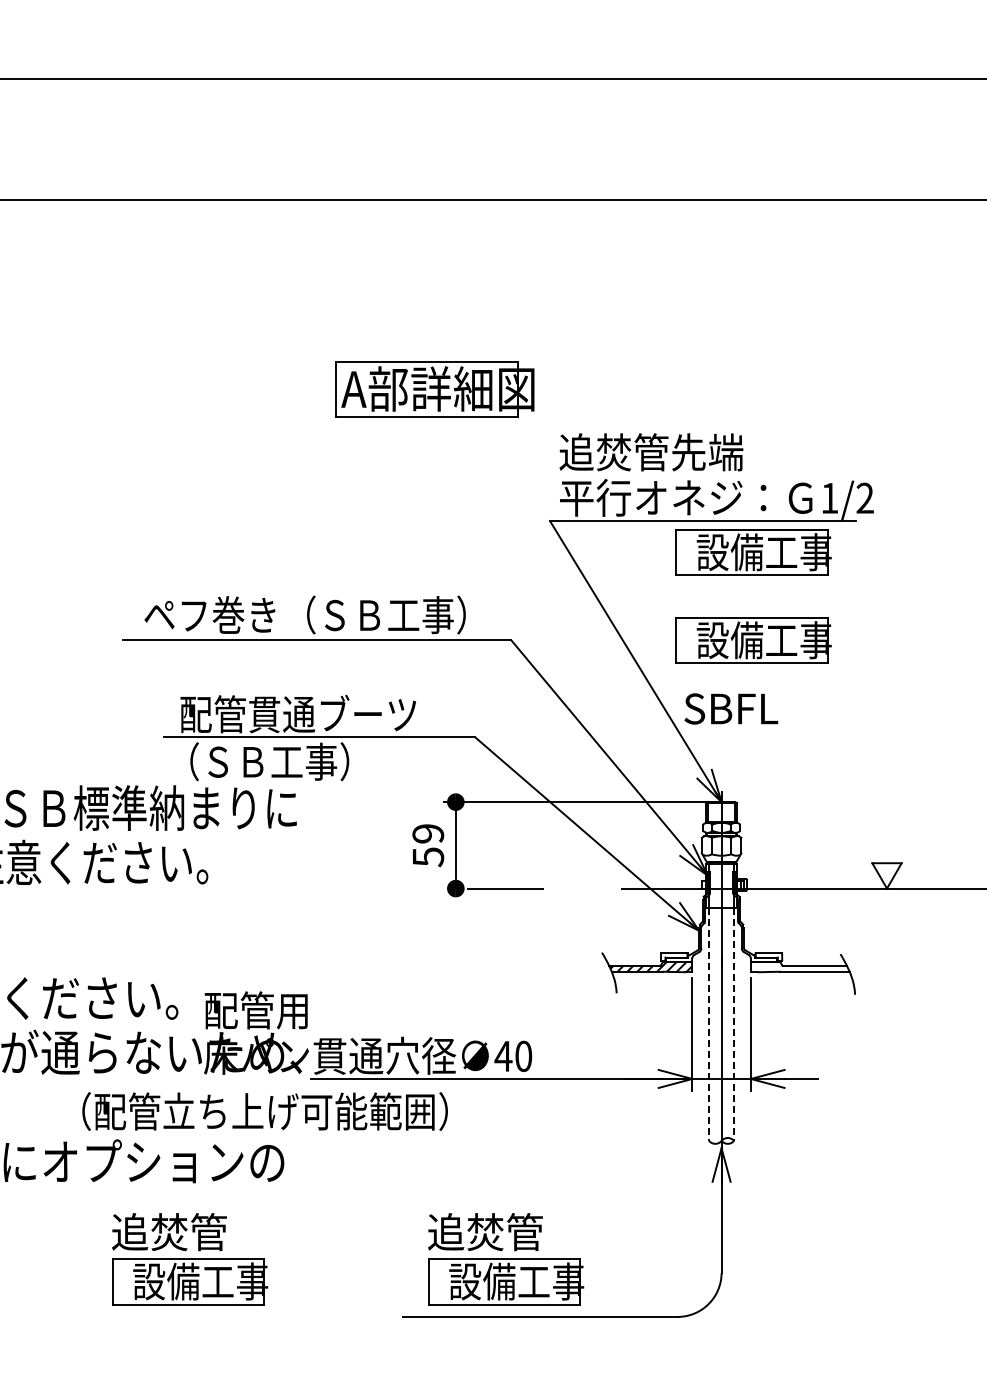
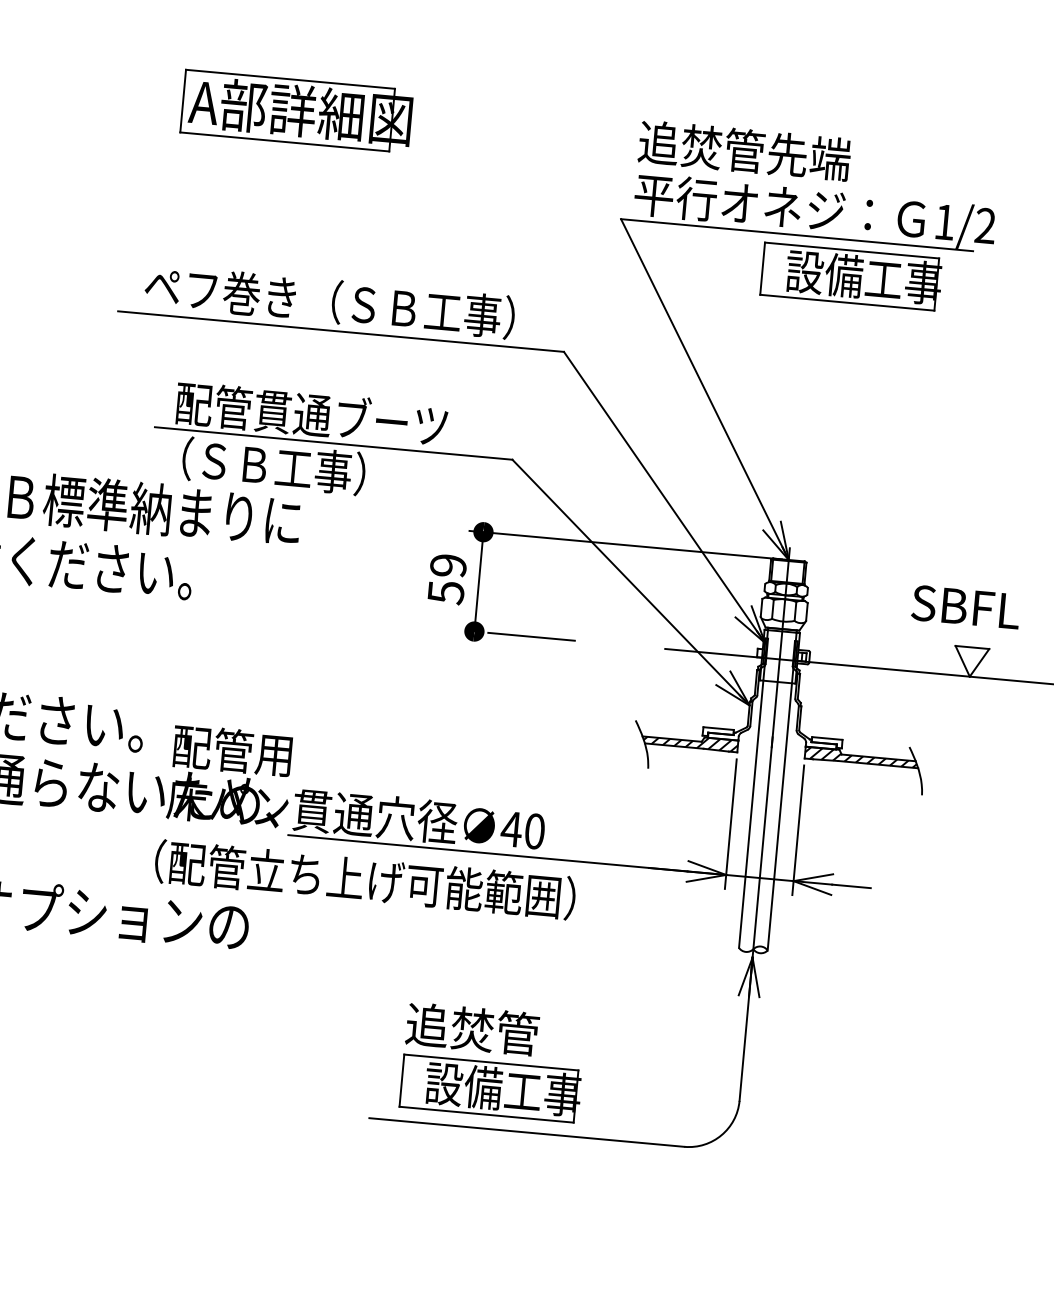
part: (434, 389) -> (296, 111), moved
part: (753, 640) -> (842, 377), removed
text: (731, 708) -> (966, 606), moved
hatch: (799, 966) -> (861, 756), added
line: (709, 1025) -> (751, 815), dashed -> solid
line: (734, 1025) -> (780, 817), dashed -> solid
text: (264, 1111) -> (364, 879), moved
part: (190, 1259) -> (130, 1029), removed

